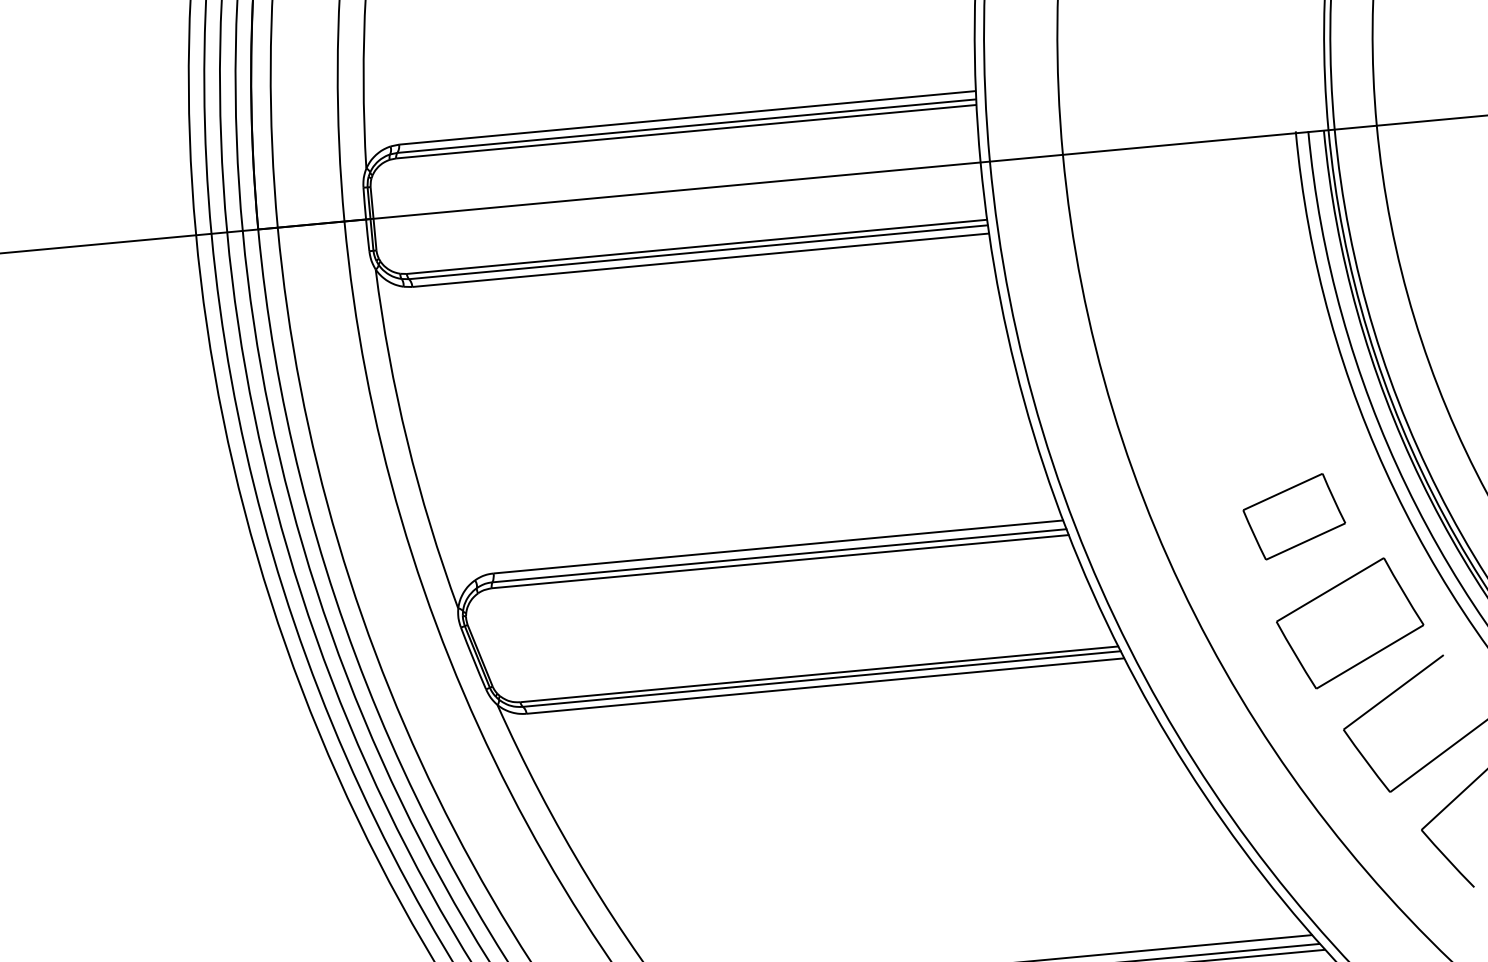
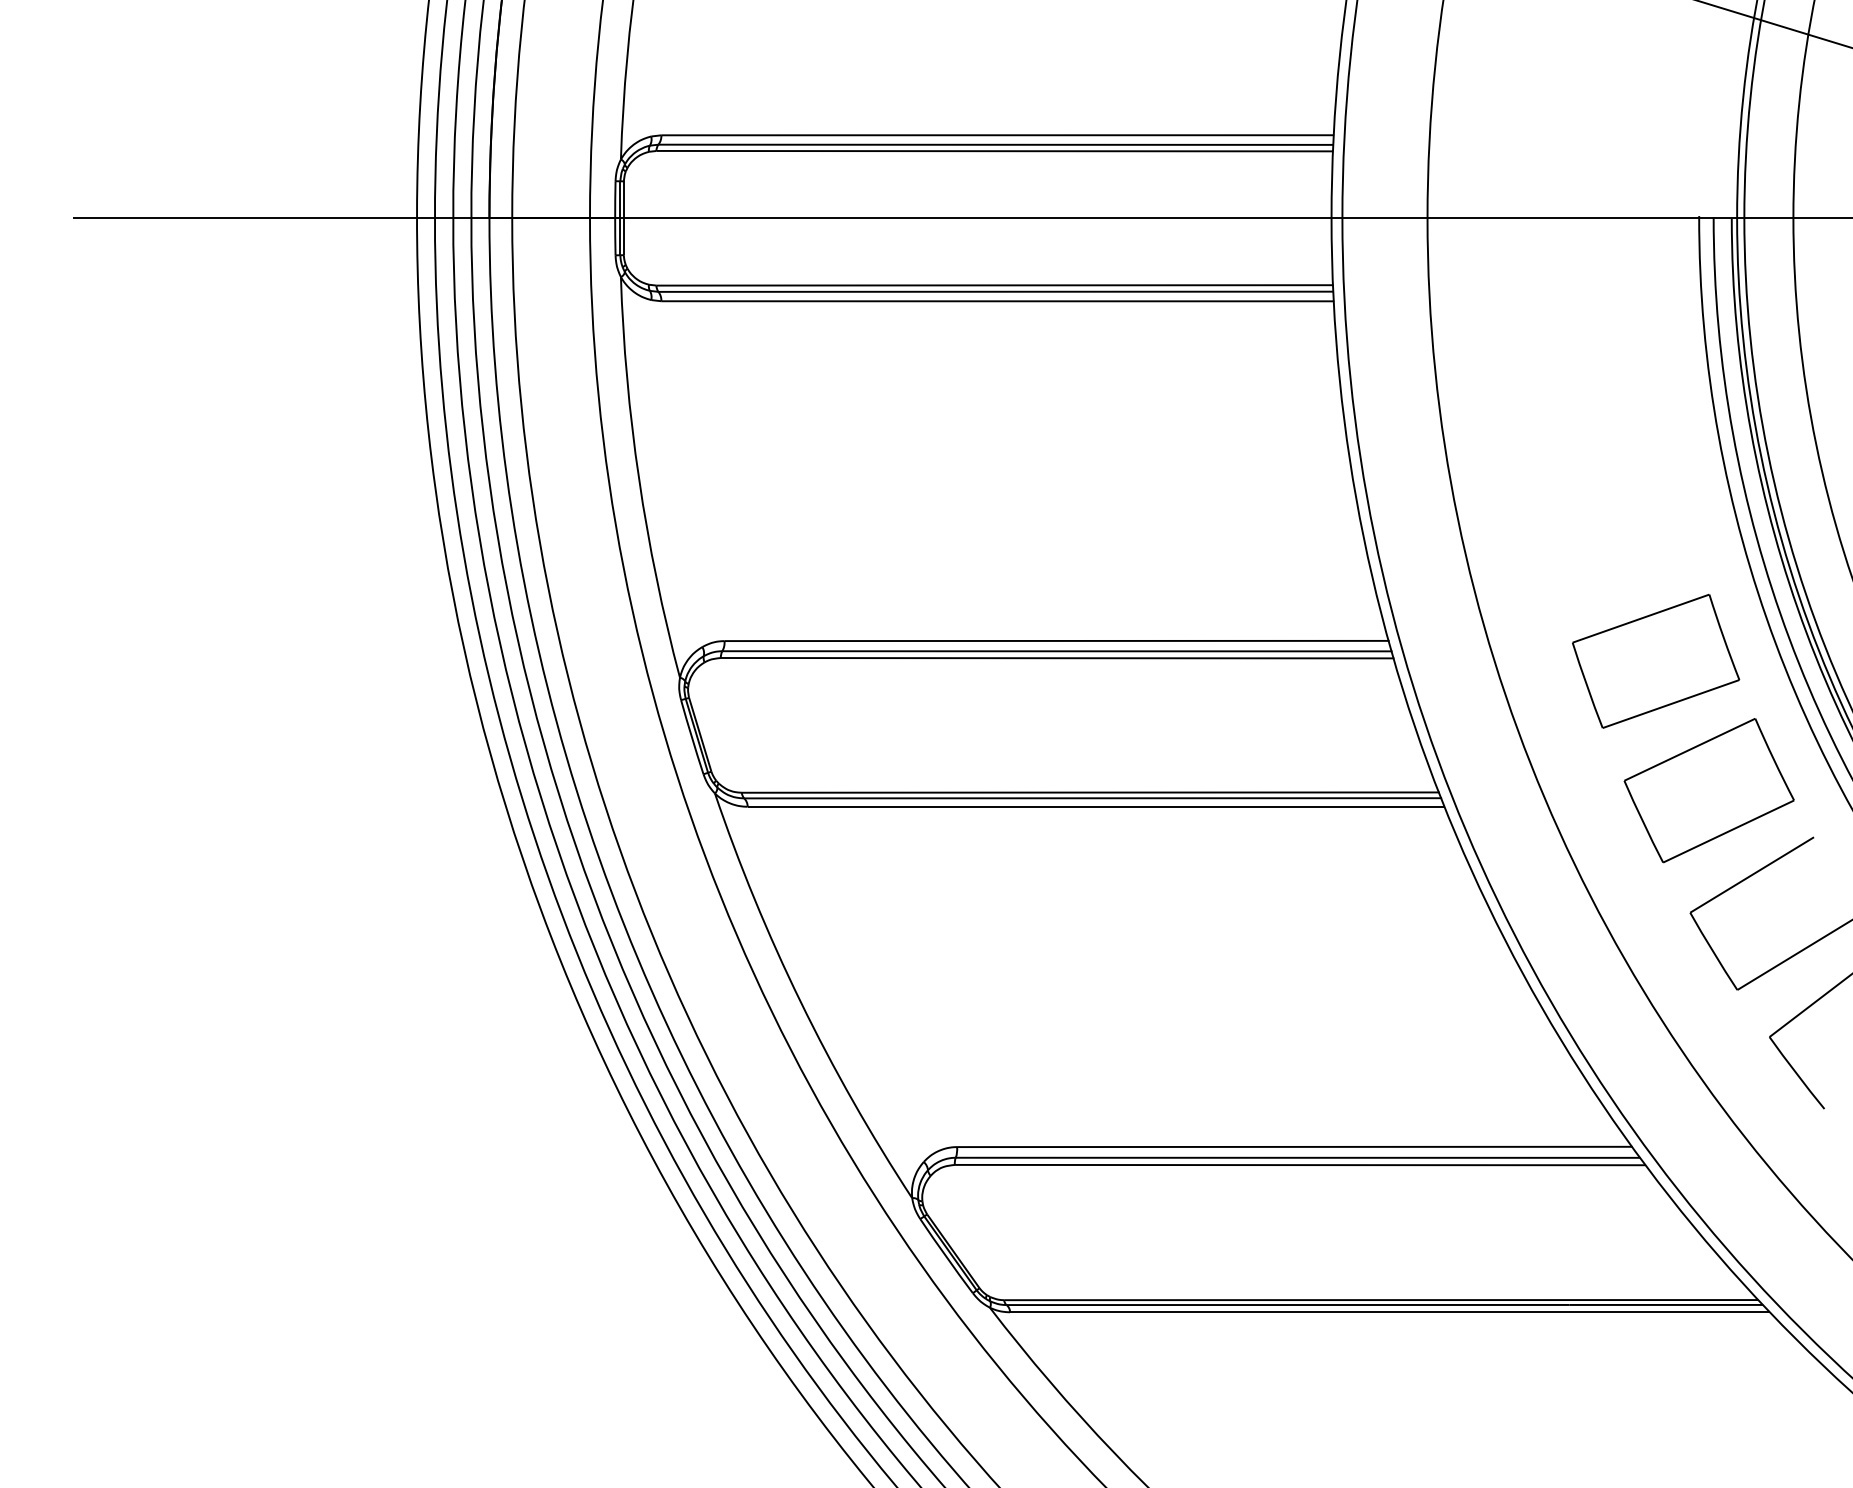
part: (1294, 516) -> (1656, 661), size x1.43

